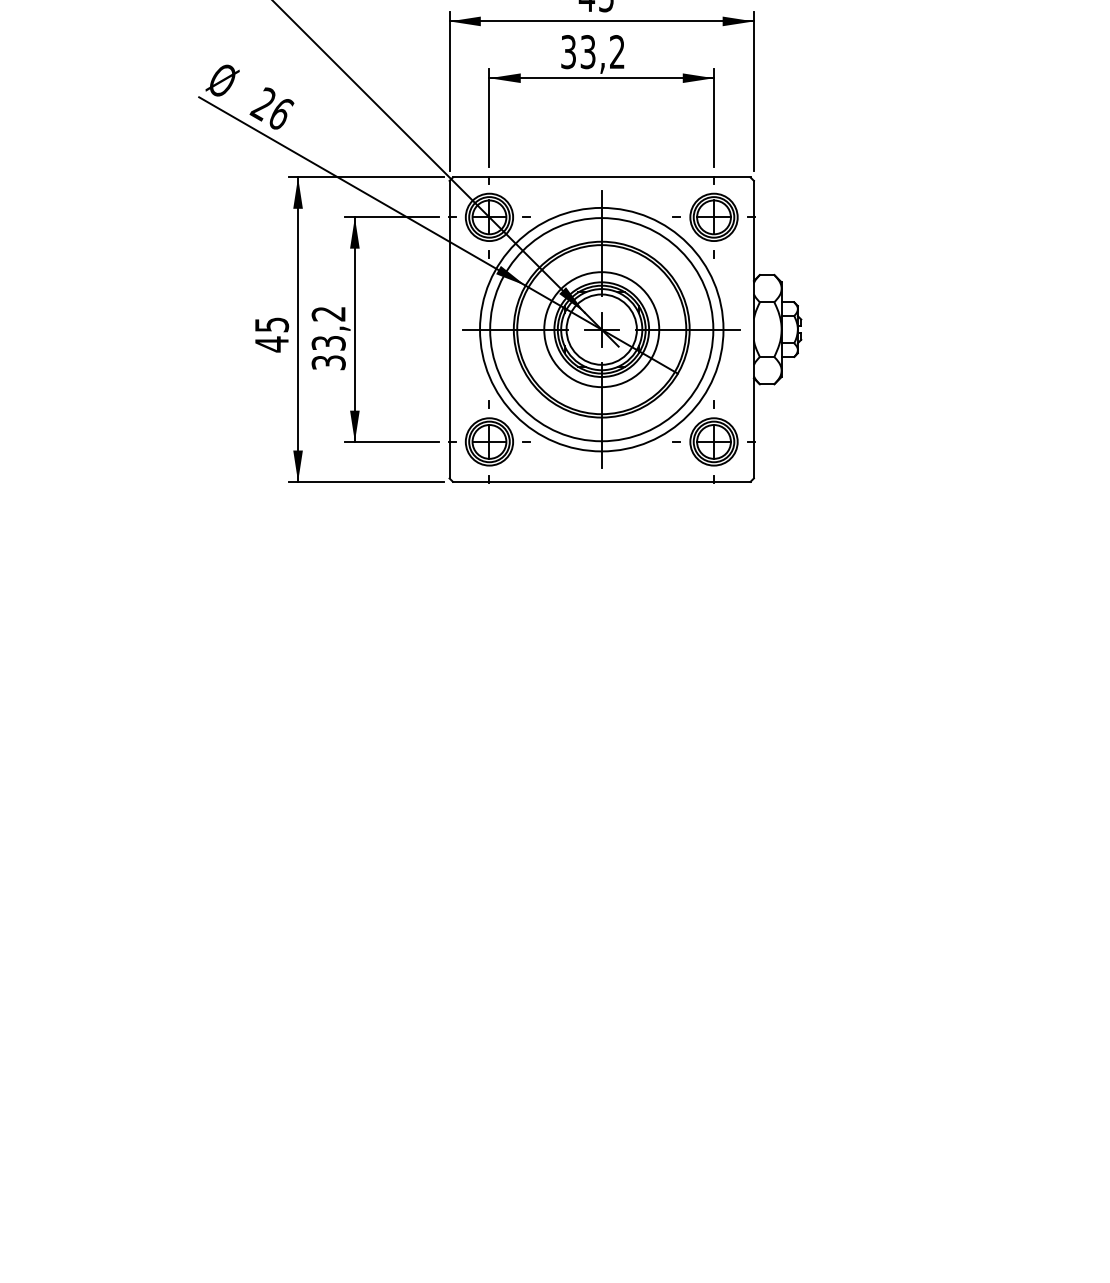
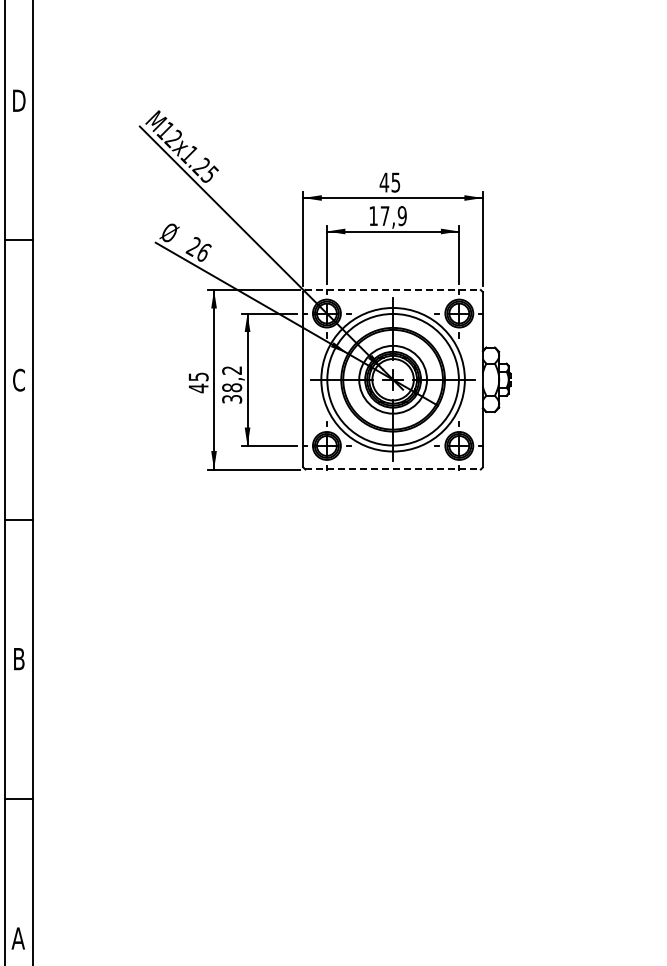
text: (592, 52) -> (387, 216), 33,2 -> 17,9
line: (602, 178) -> (393, 290), solid -> dashed
text: (329, 342) -> (232, 387), 33,2 -> 38,2
line: (602, 481) -> (393, 469), solid -> dashed

